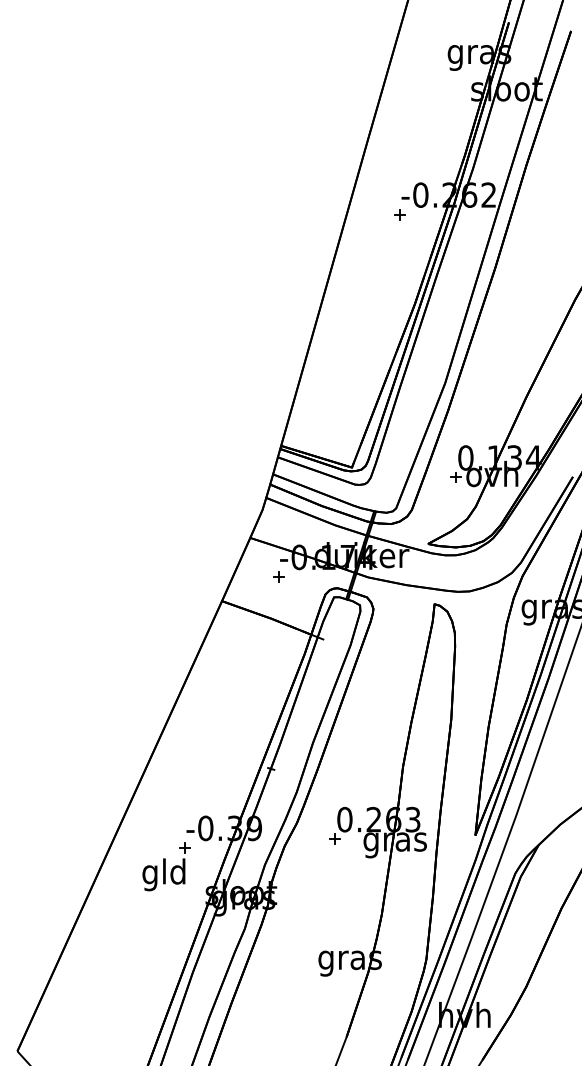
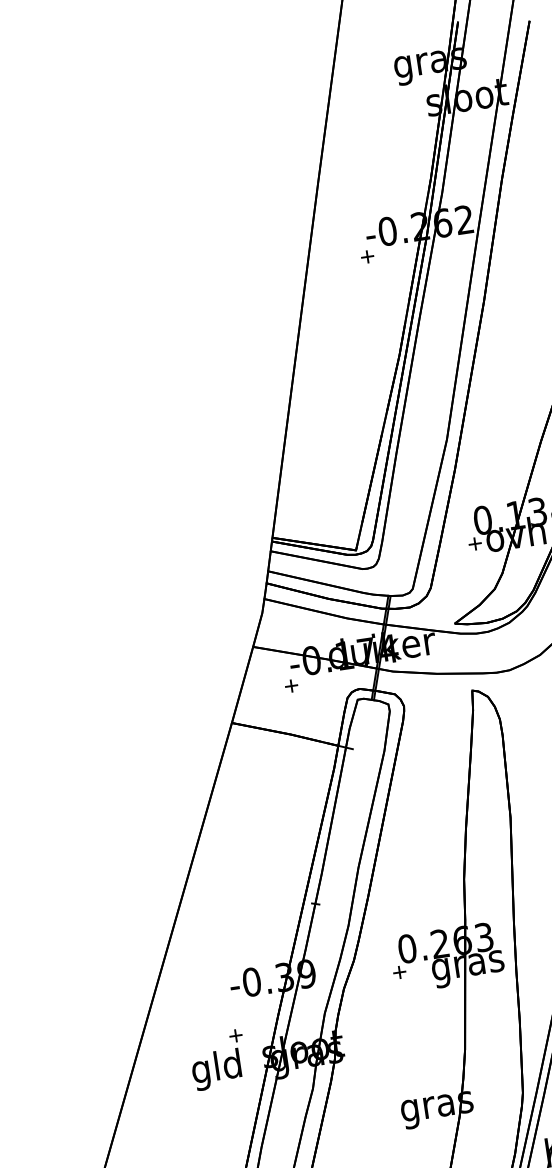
part: (166, 866) -> (218, 1059), moved

